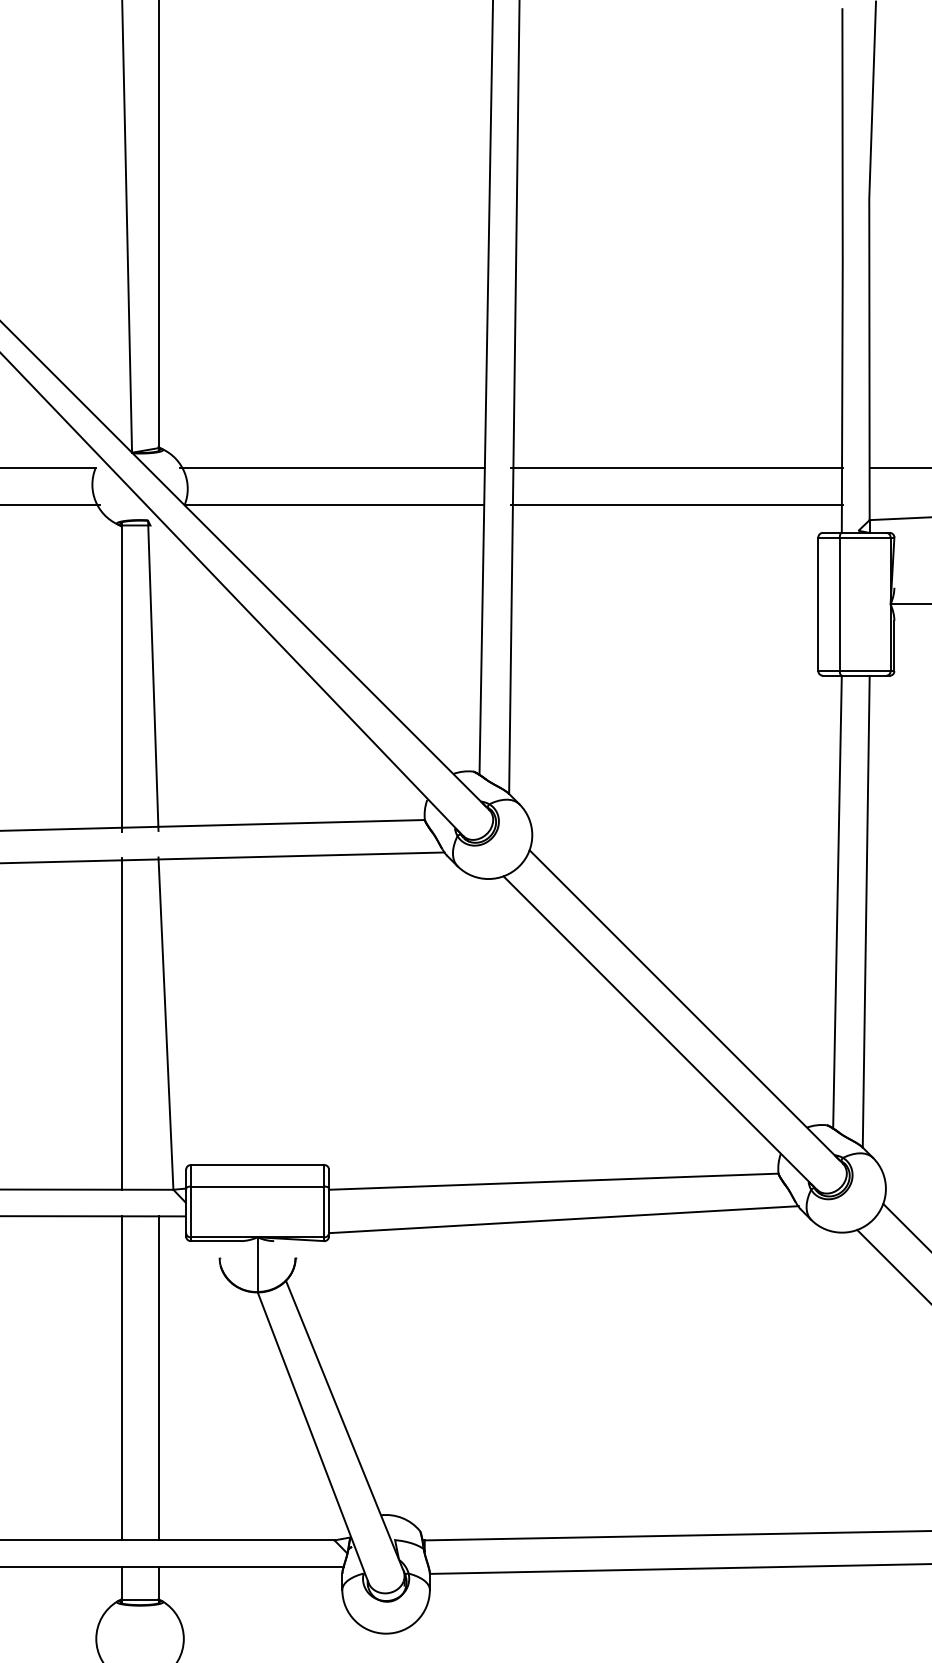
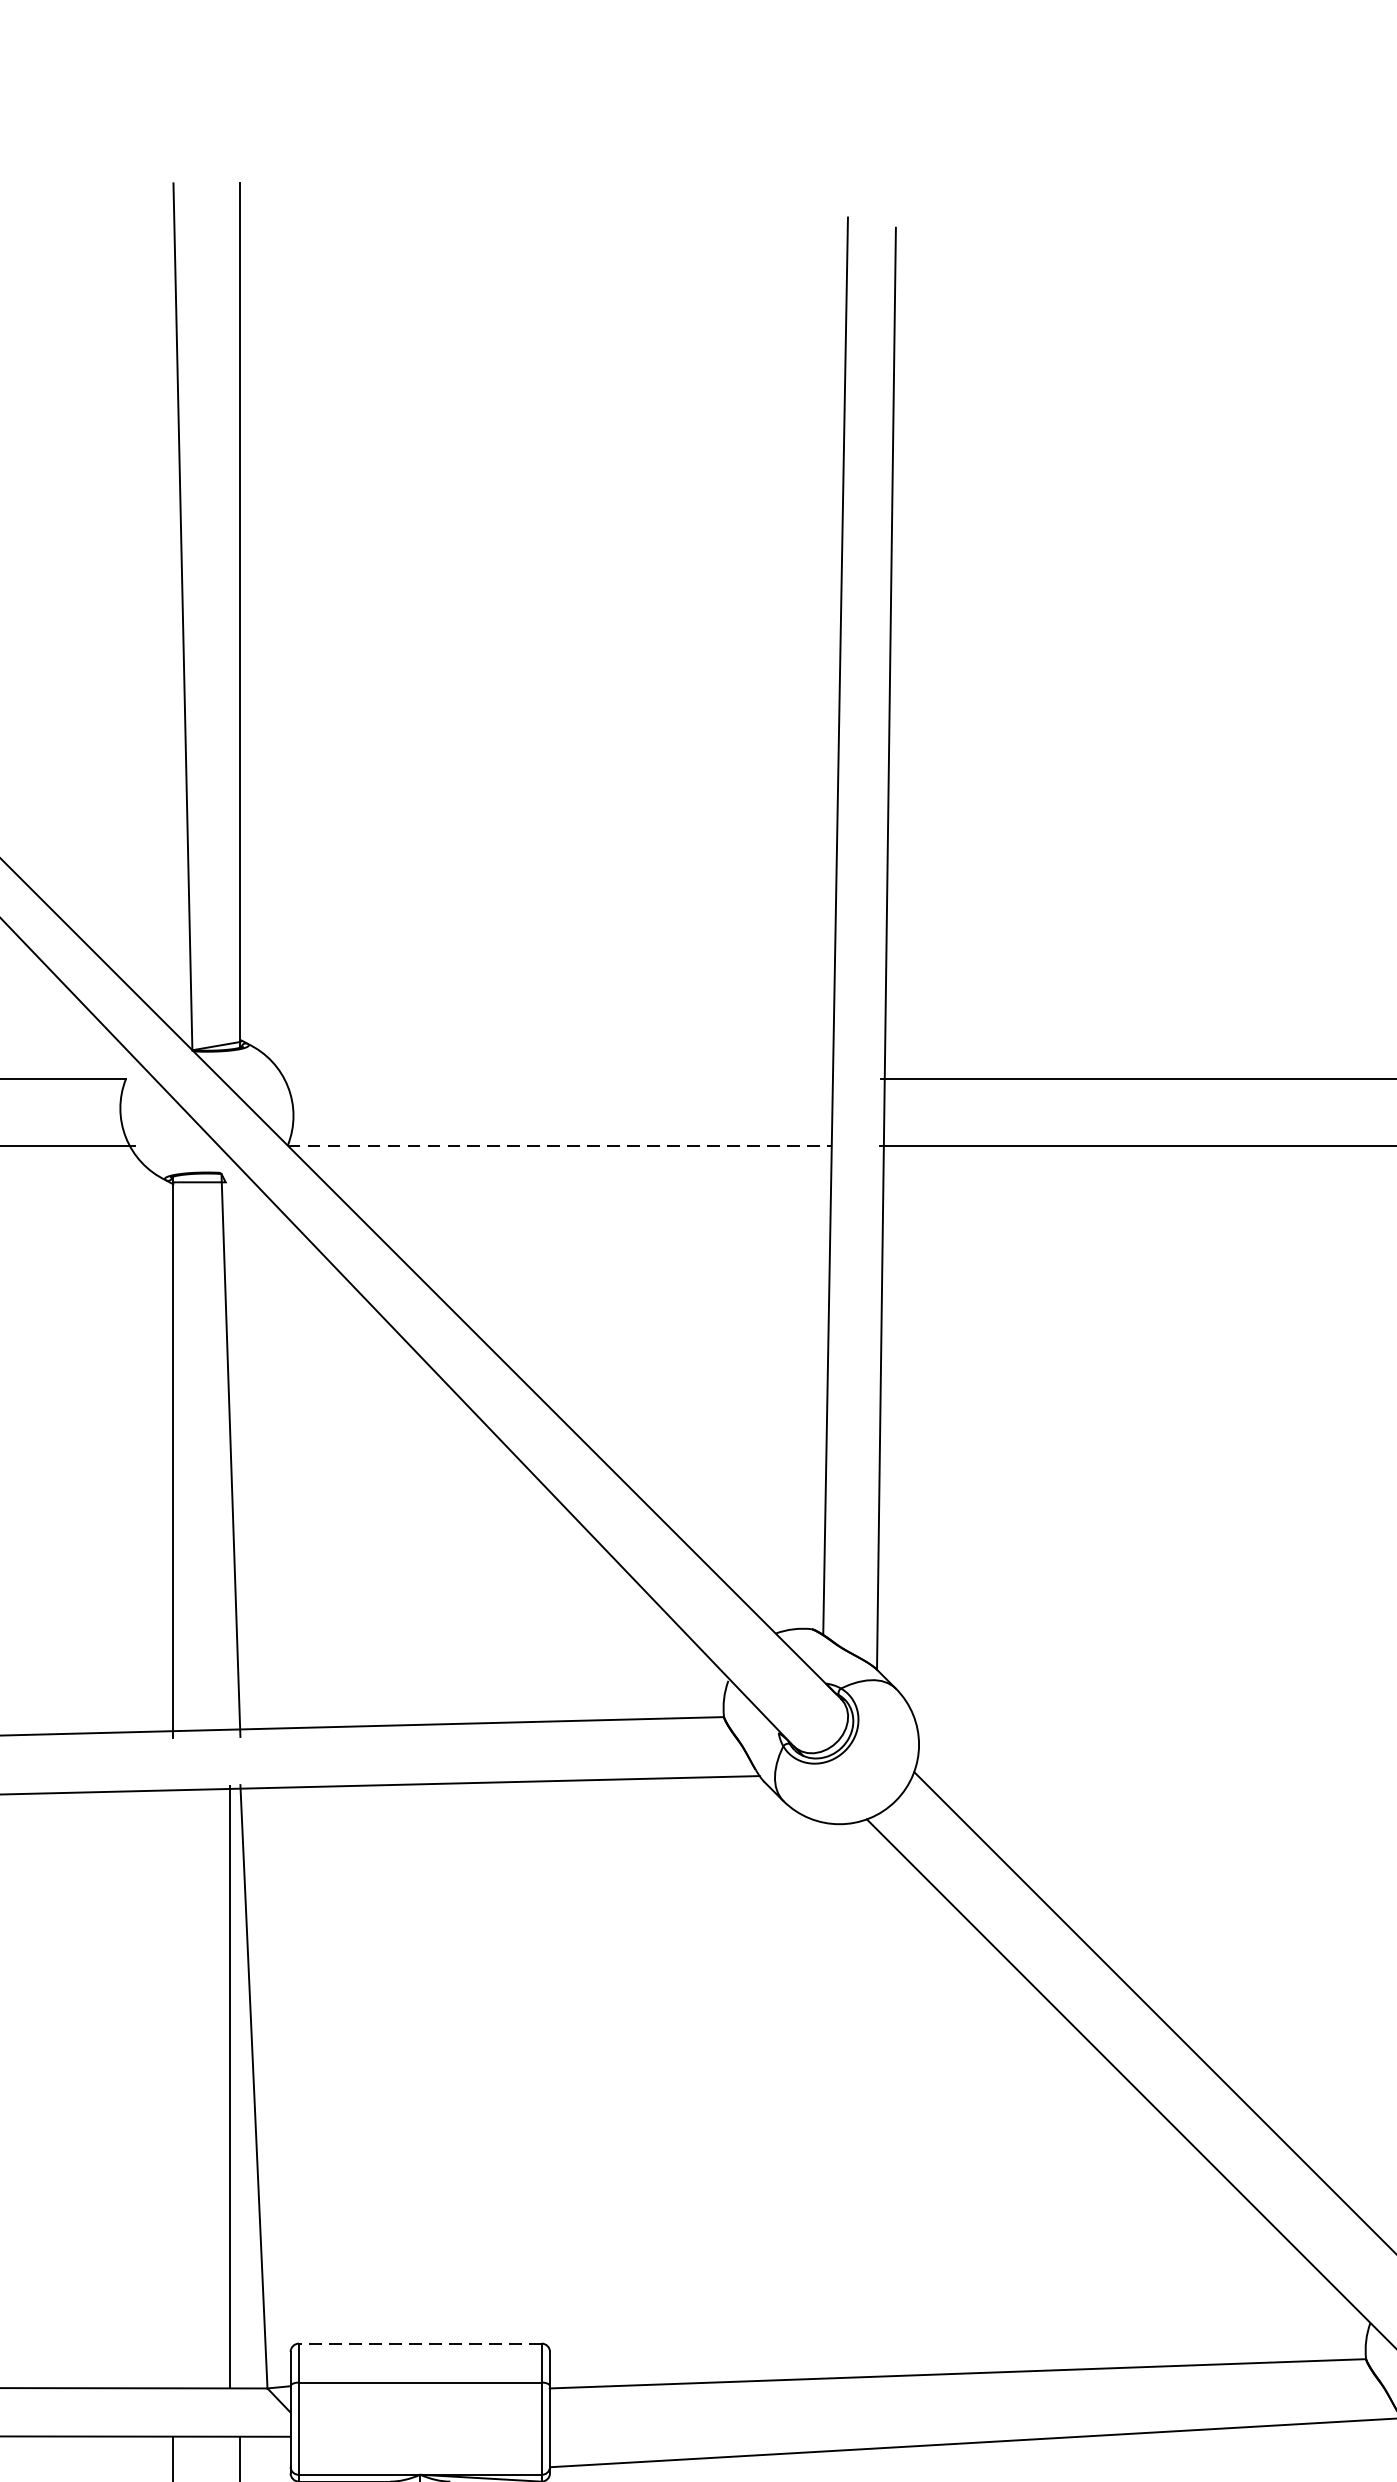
line: (331, 468) -> (554, 1078), removed
line: (334, 505) -> (559, 1146), solid -> dashed
line: (121, 1023) -> (229, 2086), moved
line: (257, 1165) -> (420, 2344), solid -> dashed

